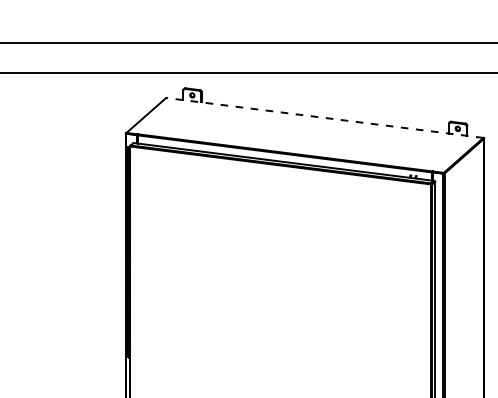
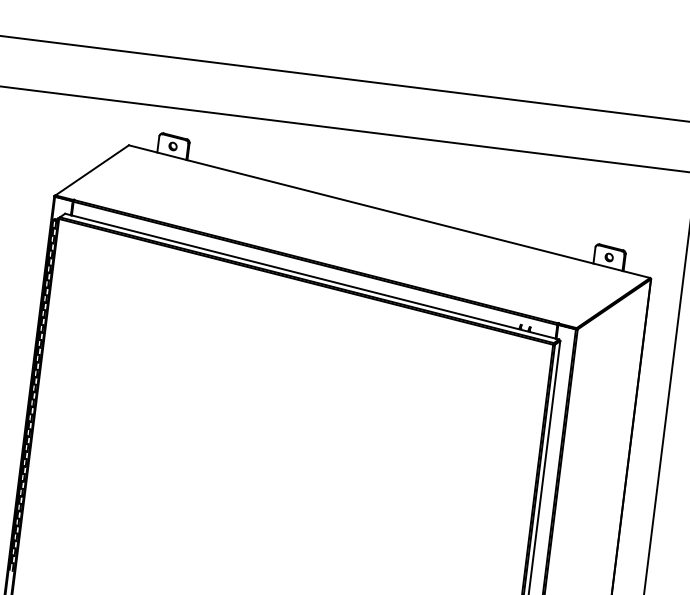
line: (324, 117) -> (389, 210), dashed -> solid

